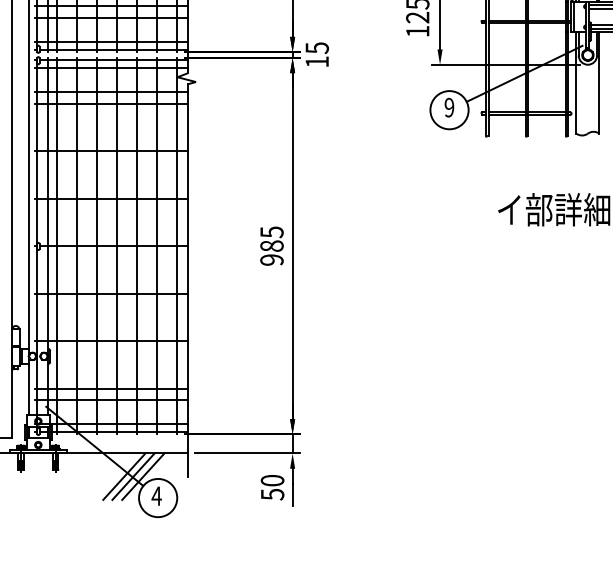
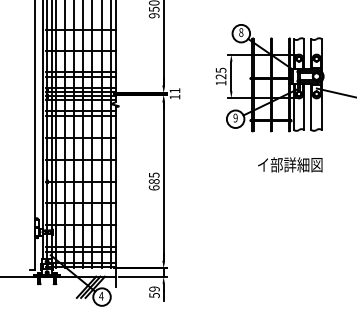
text: (316, 47) -> (174, 90), 15 -> 11
text: (270, 259) -> (153, 187), 985 -> 685
text: (272, 479) -> (154, 288), 50 -> 59

